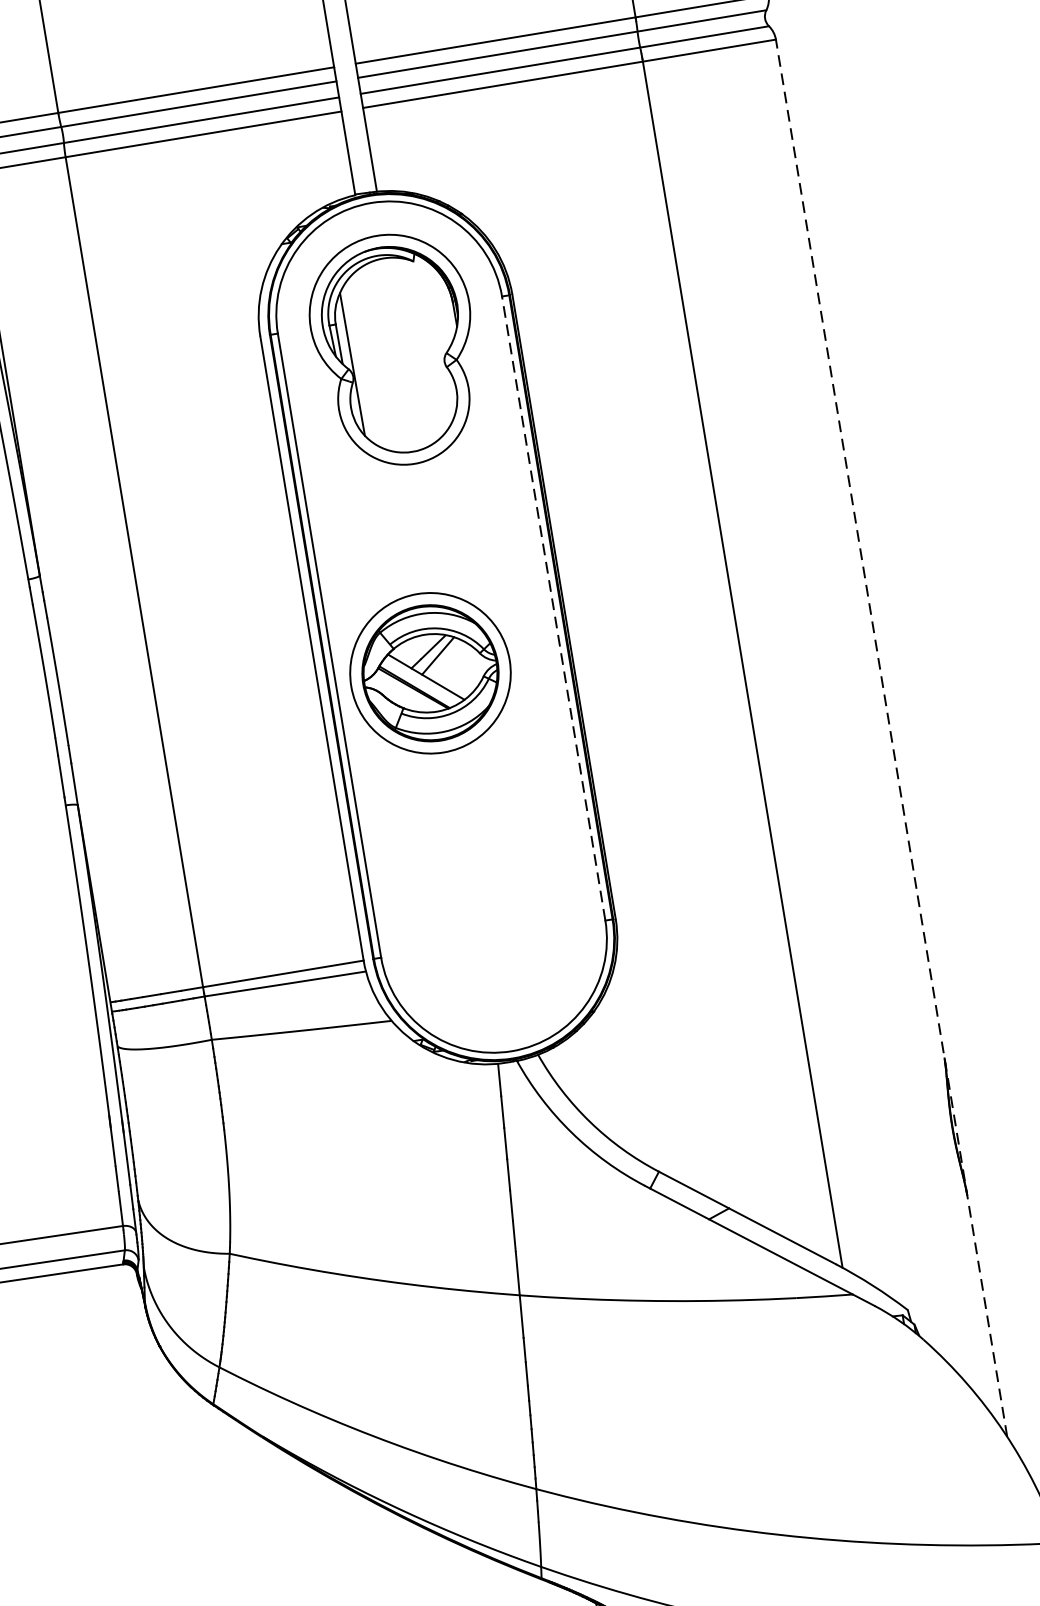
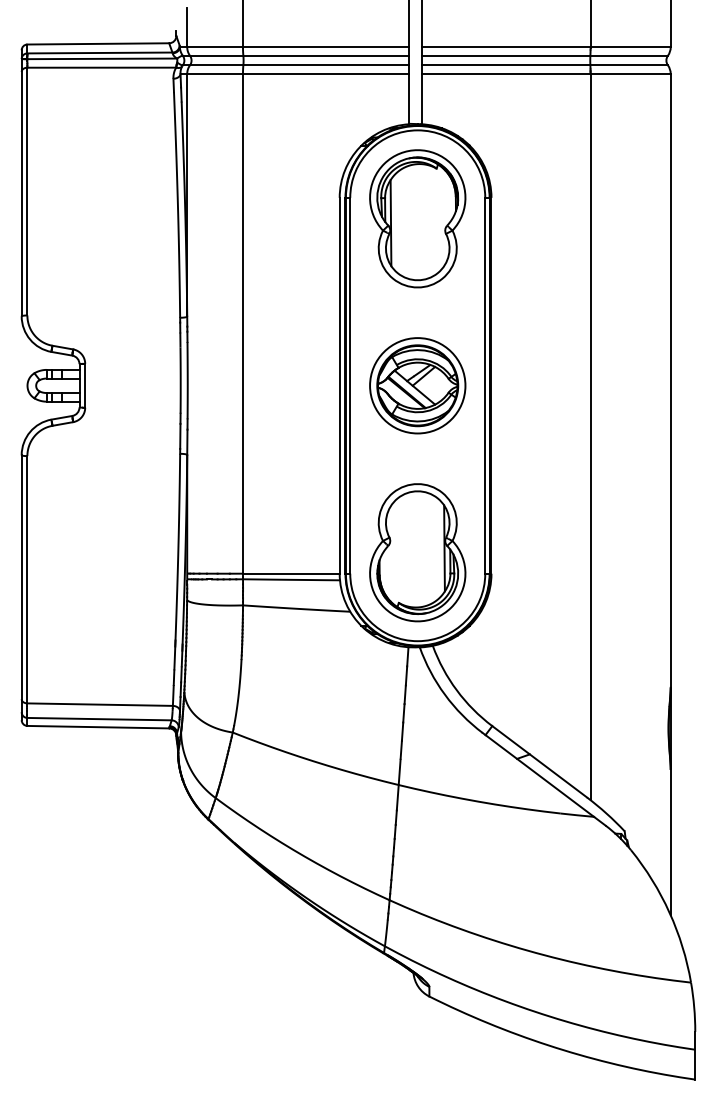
line: (554, 608) -> (485, 385), dashed -> solid
part: (429, 672) -> (417, 385), moved
line: (891, 738) -> (670, 494), dashed -> solid
part: (487, 904) -> (417, 552), added

